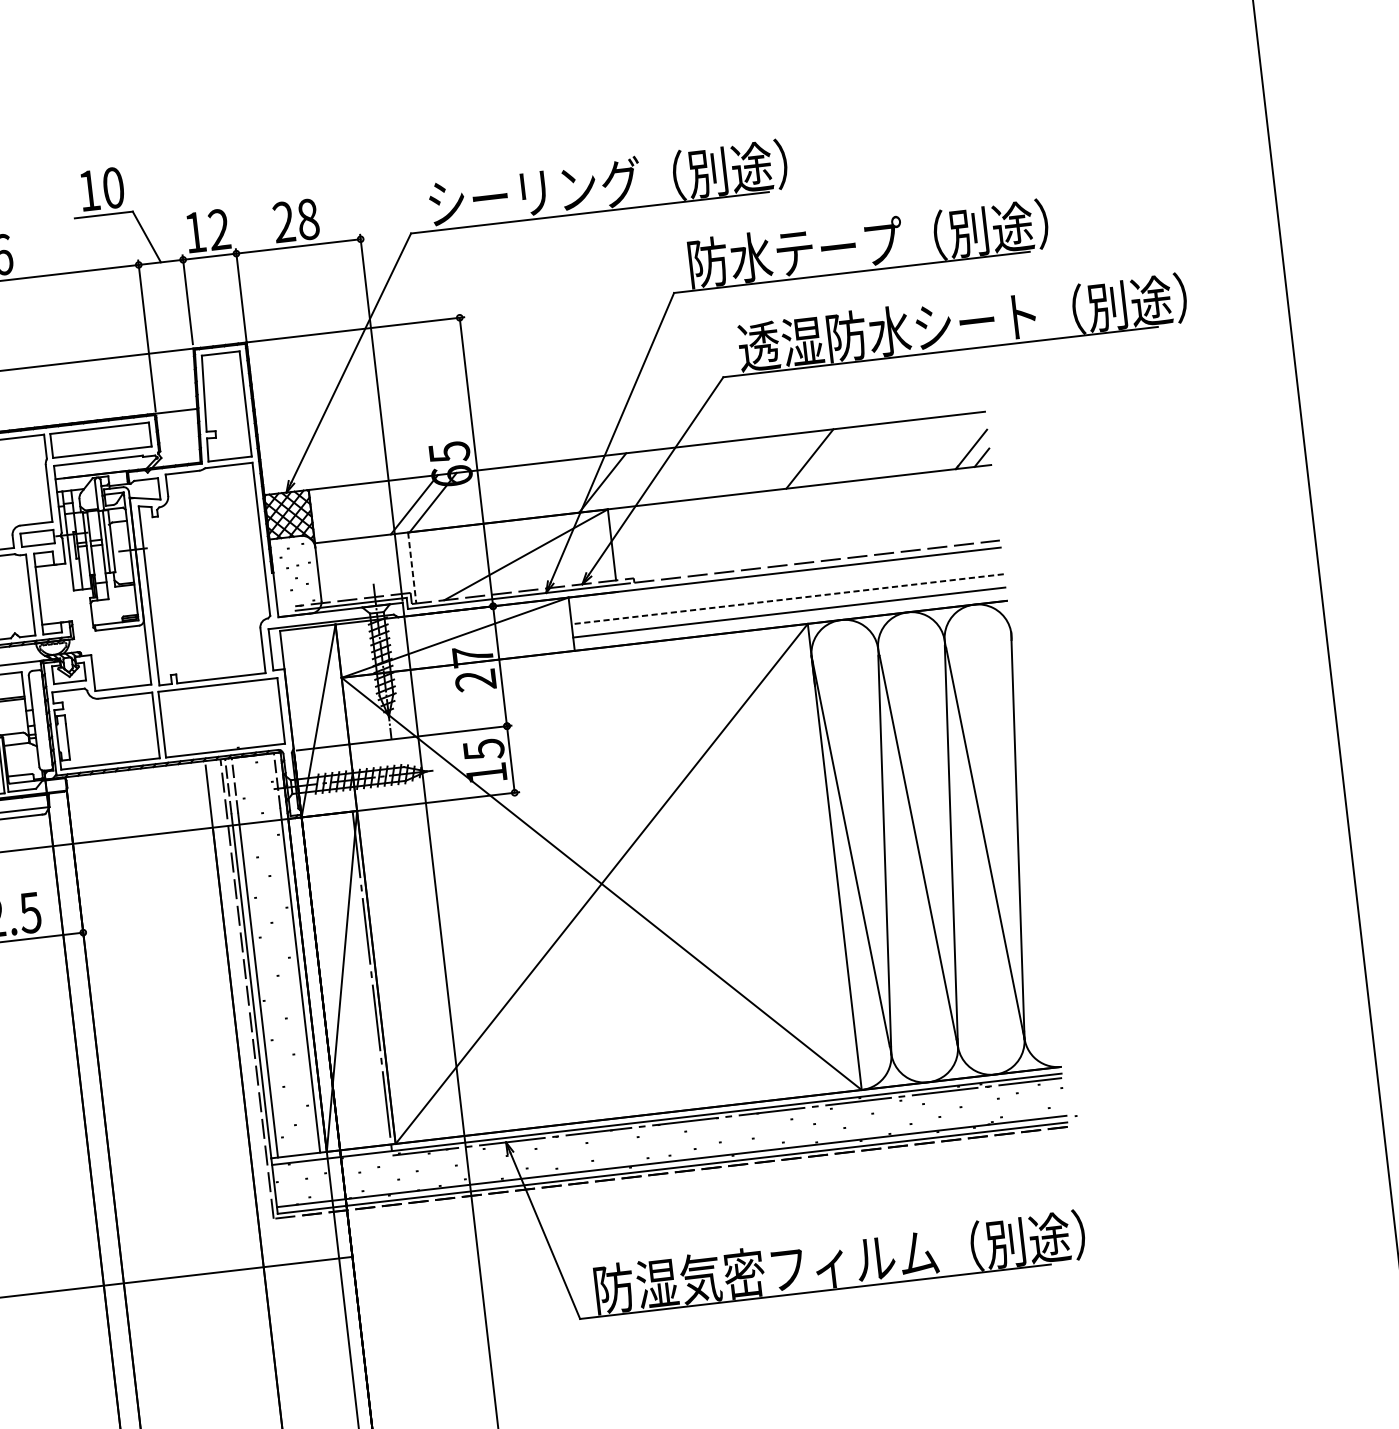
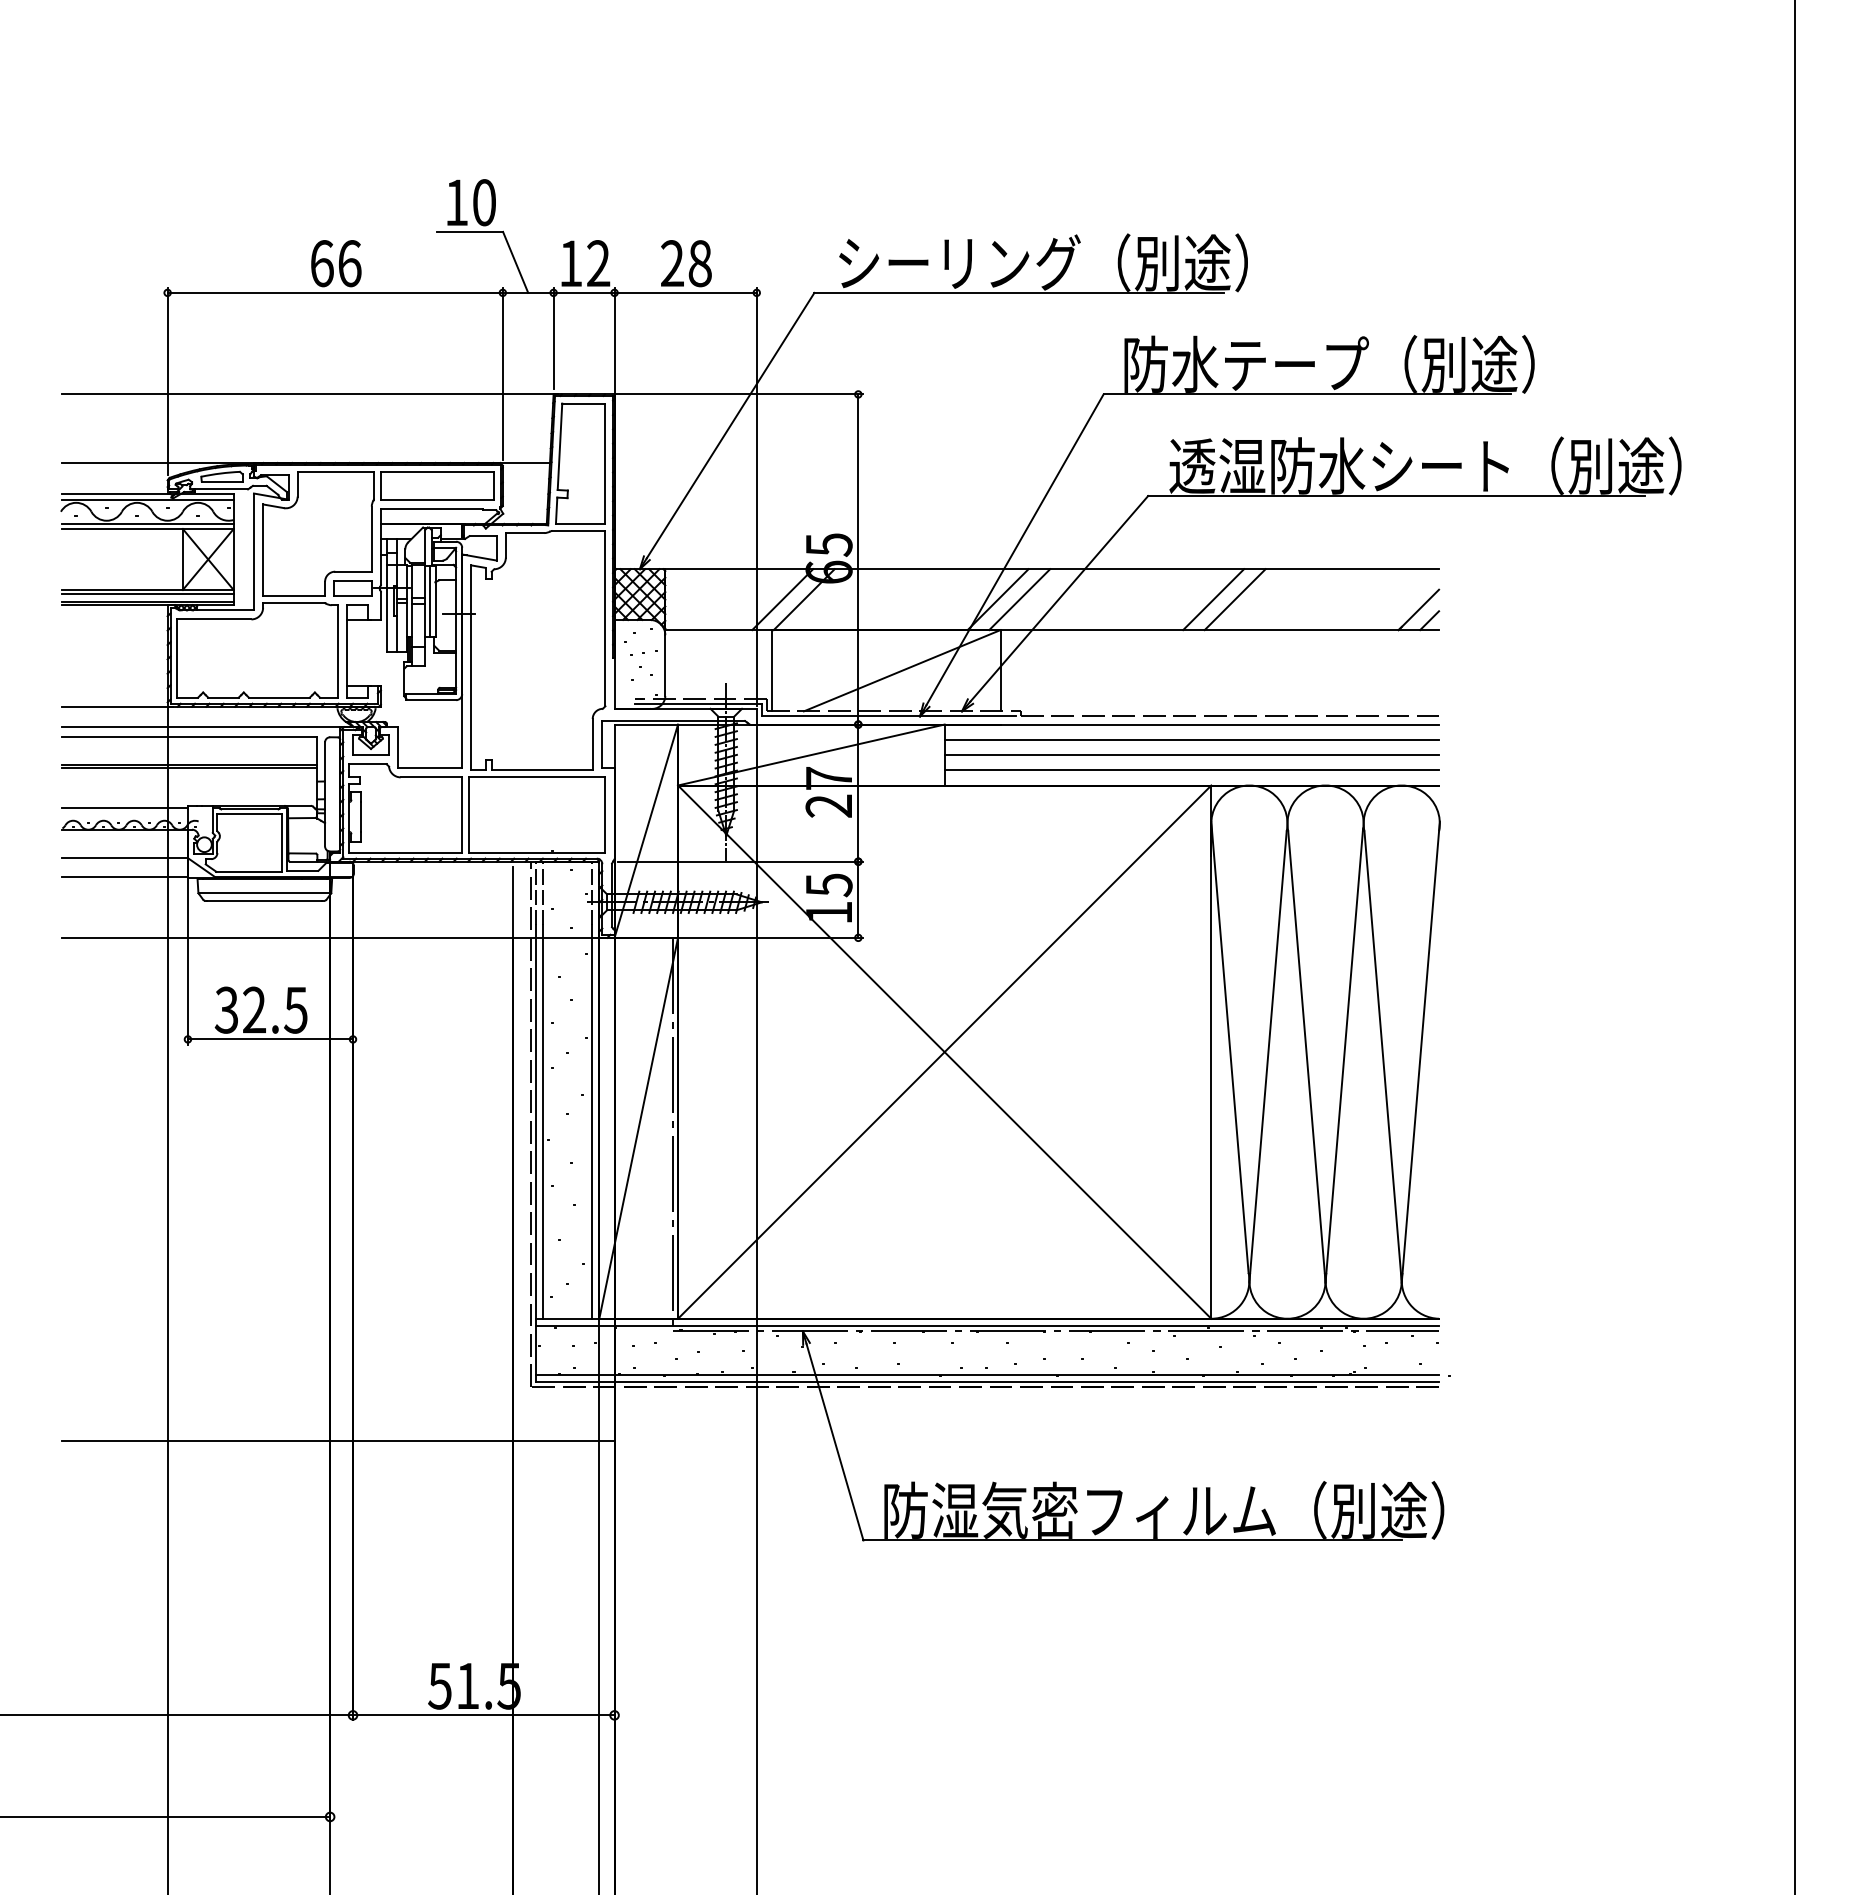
line: (790, 461) -> (1213, 599), added
line: (621, 480) -> (1019, 599), added
line: (412, 567) -> (772, 670), dashed -> solid
line: (785, 585) -> (1191, 739), added
line: (787, 599) -> (1191, 755), dashed -> solid

